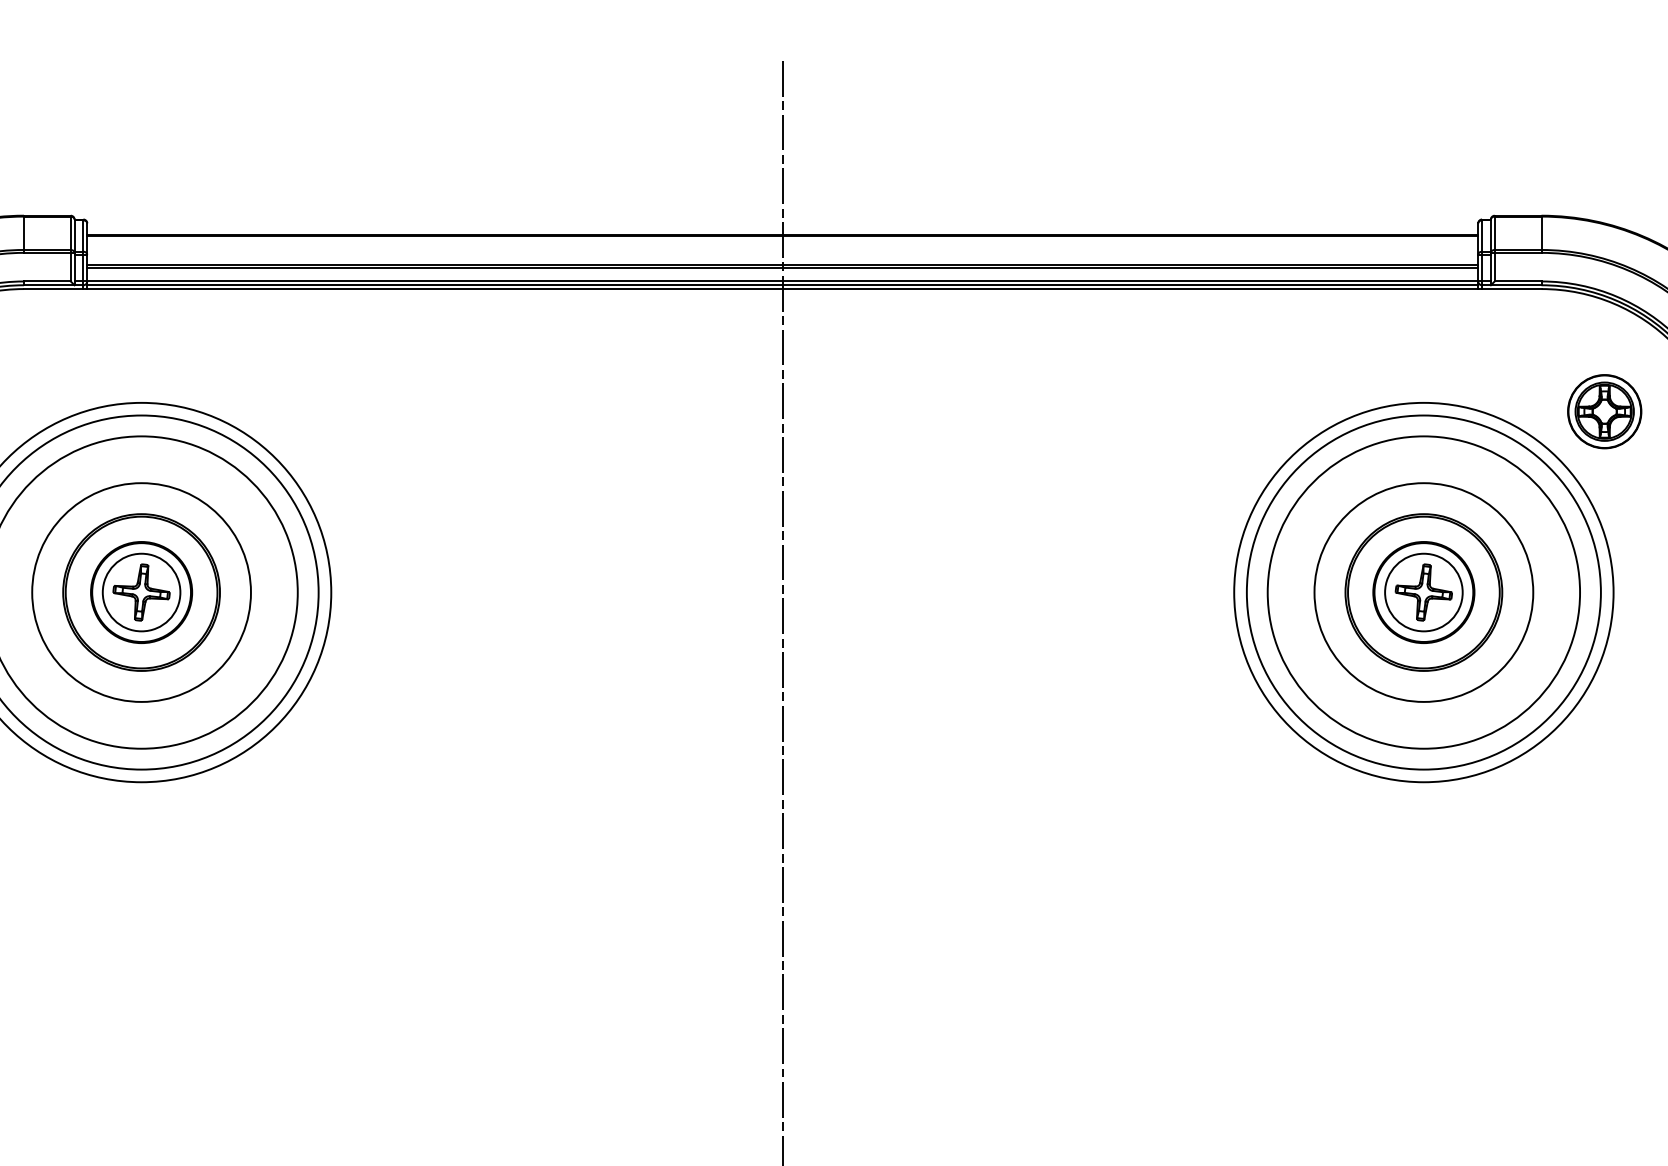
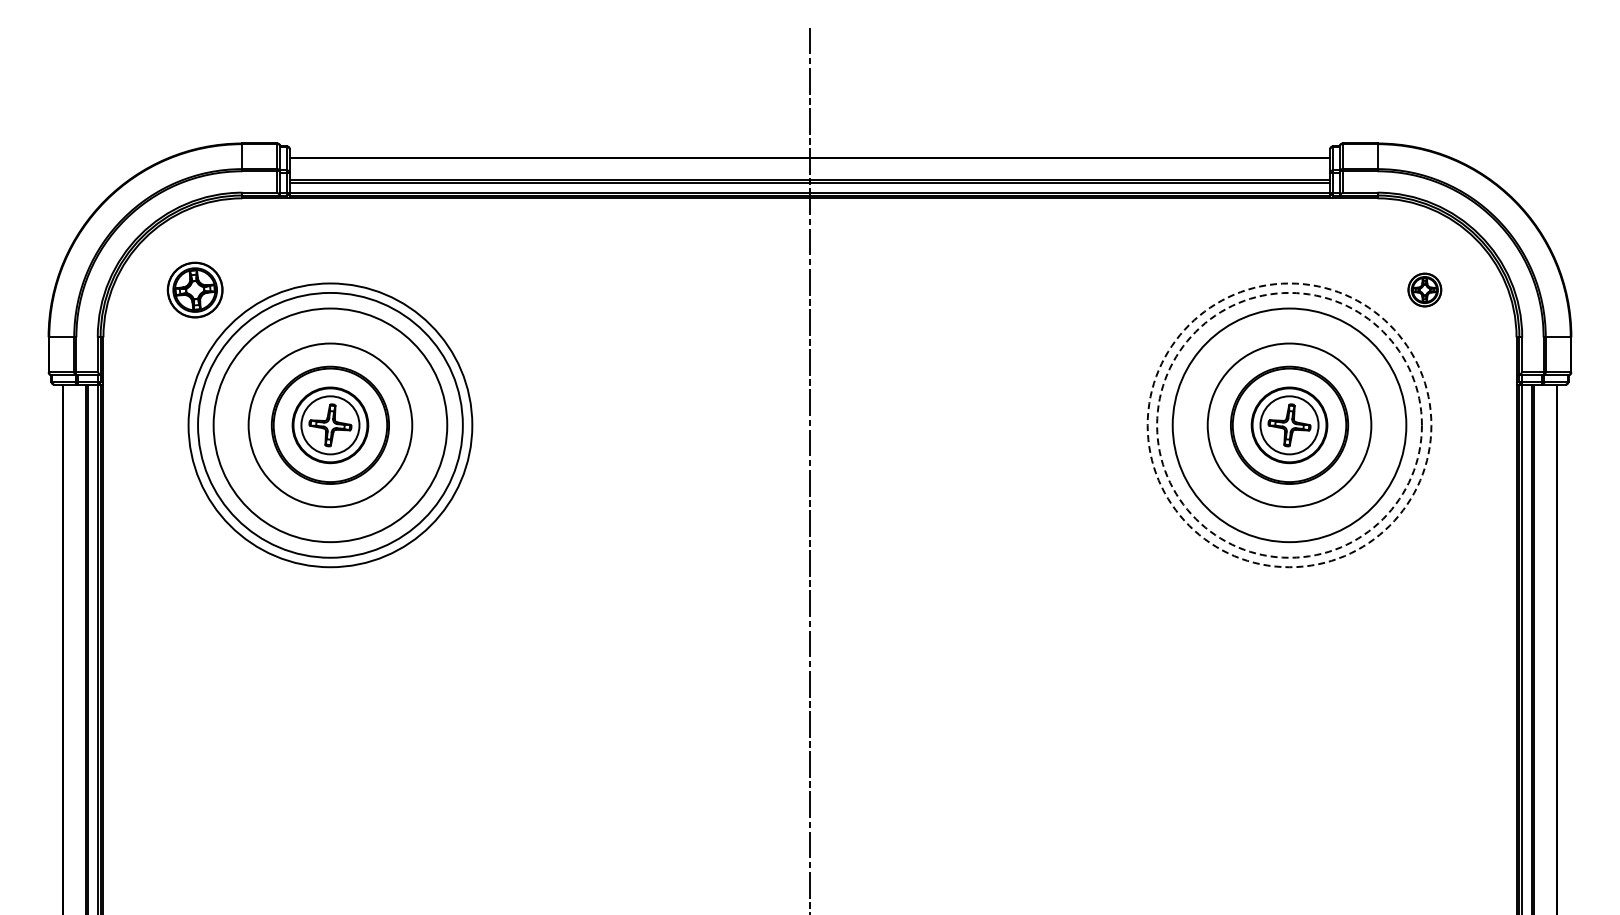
part: (1604, 410) -> (1424, 289), size x0.6
circle: (1423, 591) -> (1289, 424), solid -> dashed
circle: (1423, 592) -> (1289, 425), solid -> dashed

